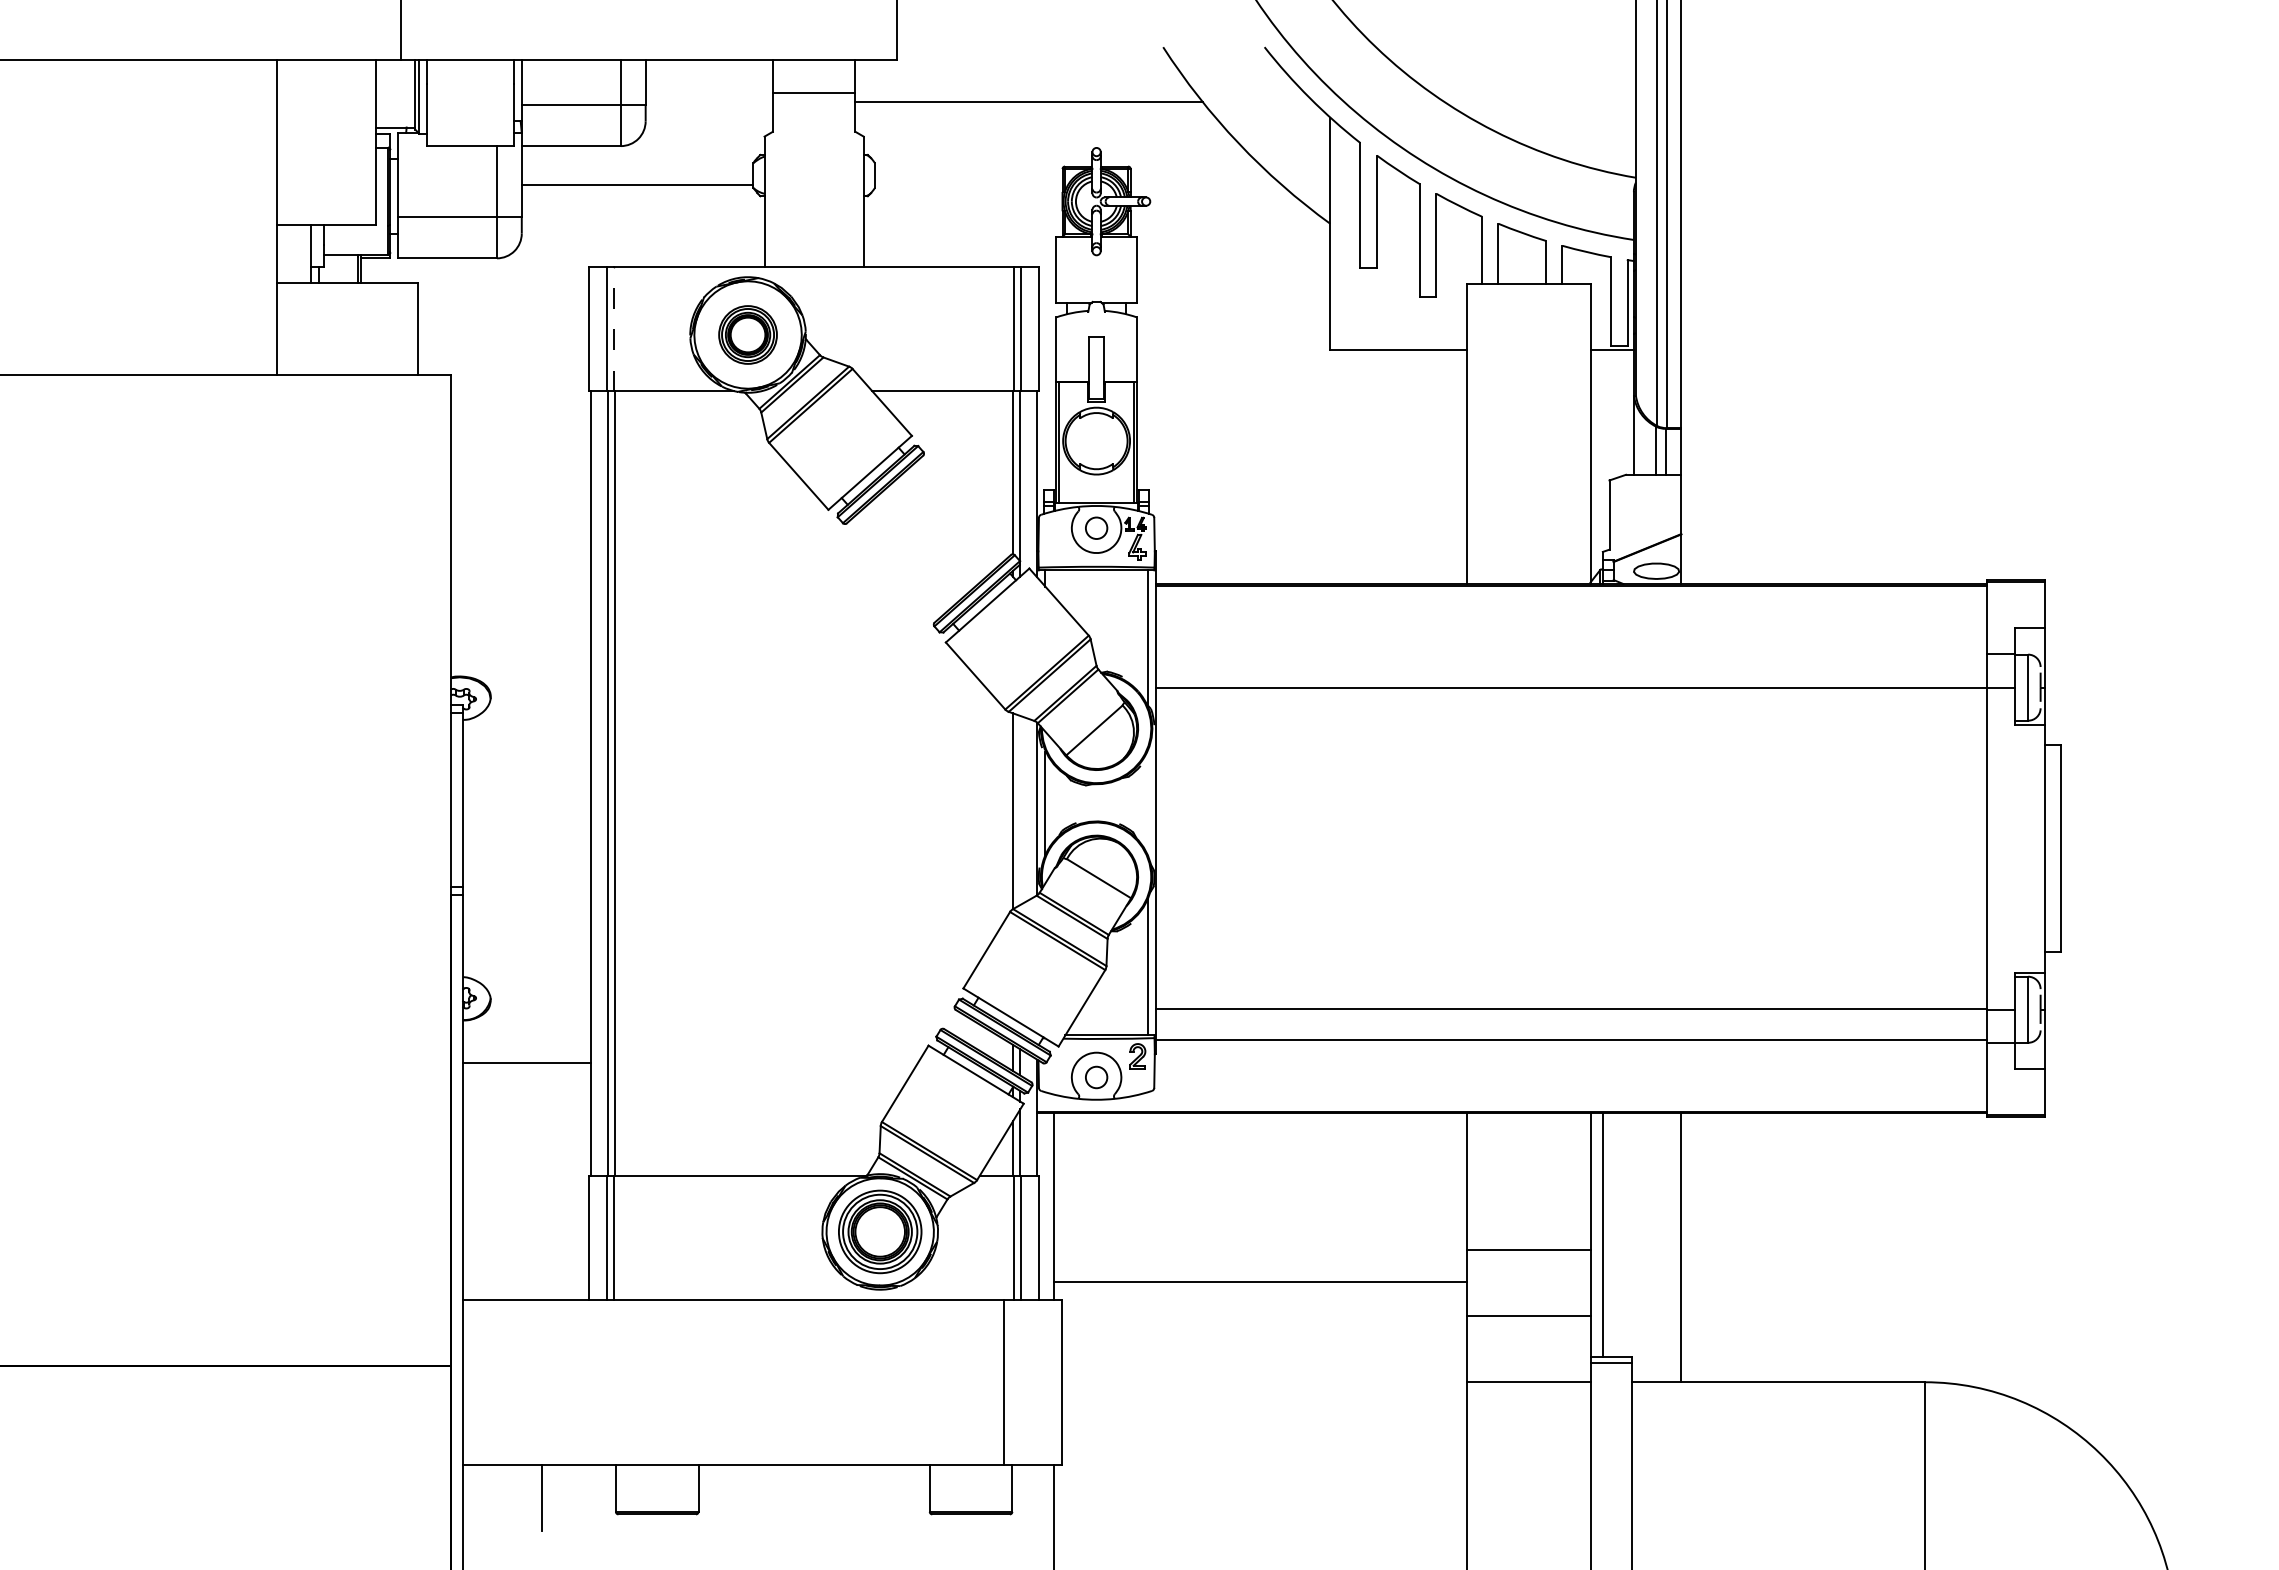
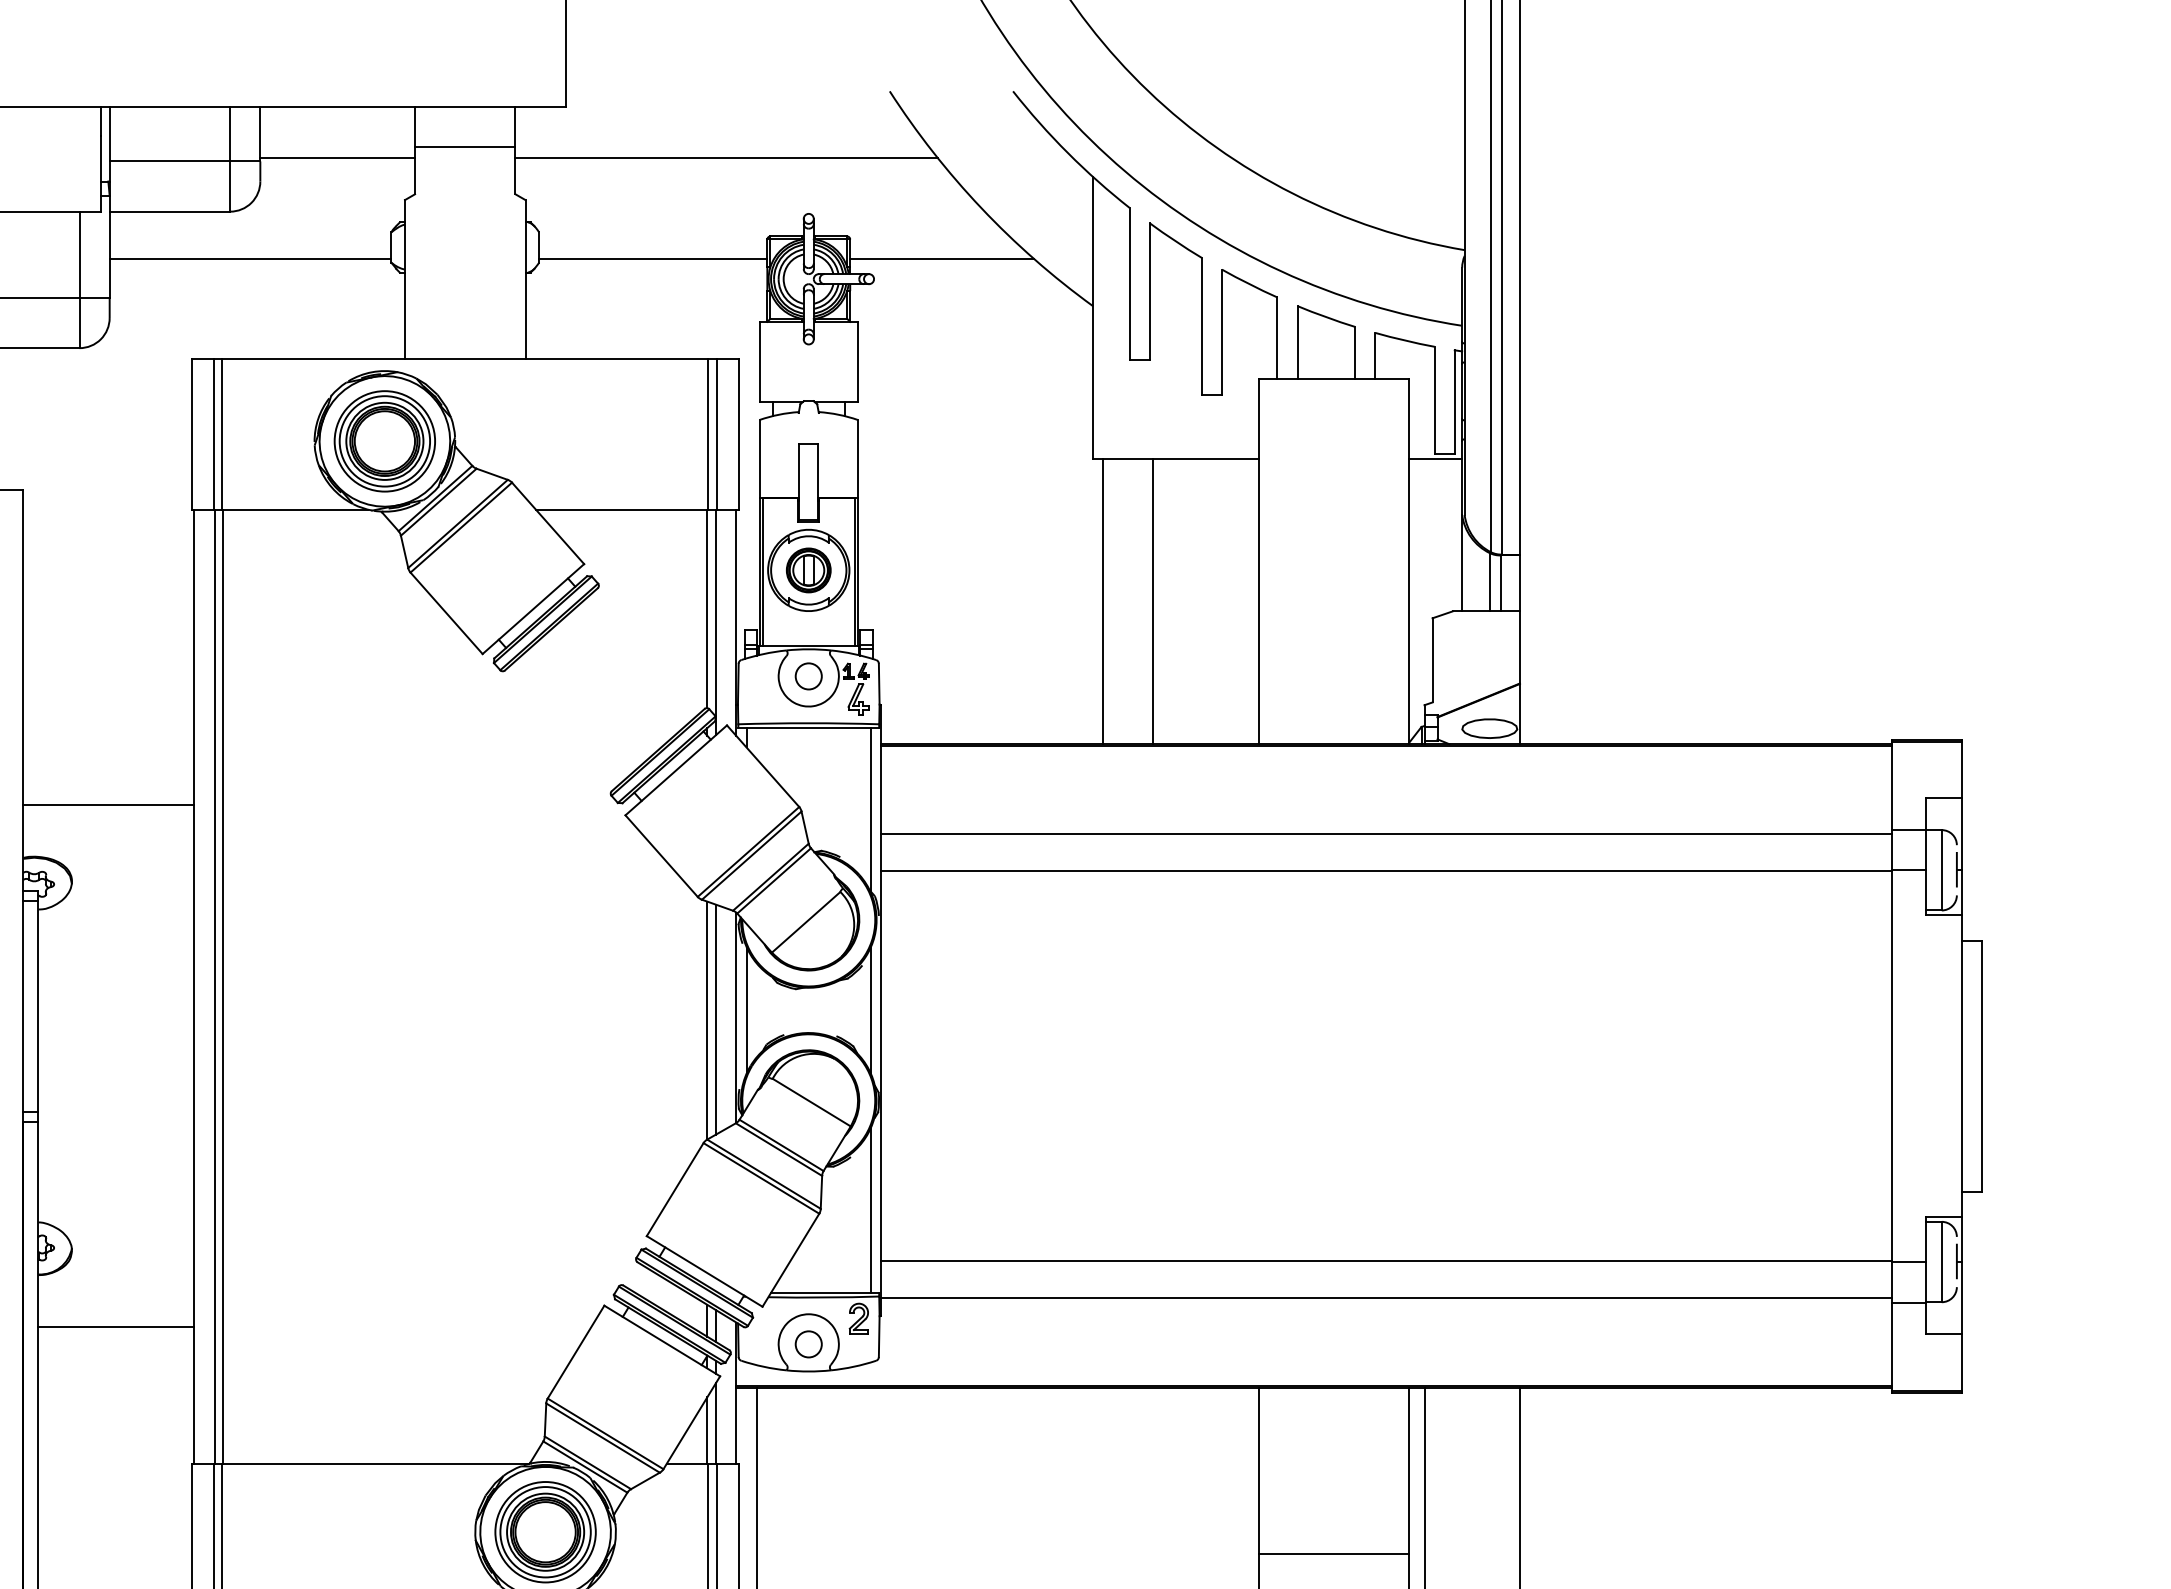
line: (708, 102) -> (336, 158), added
line: (968, 184) -> (652, 258), added
line: (1205, 184) -> (941, 258), added
line: (614, 329) -> (222, 434), dashed -> solid
part: (747, 334) -> (384, 440), size x1.43
part: (1096, 441) -> (808, 570), added
line: (1338, 466) -> (1102, 601), added
line: (1379, 466) -> (1152, 601), added
line: (520, 633) -> (108, 804), added
line: (1571, 657) -> (1386, 833), added
line: (1147, 802) -> (870, 1009), added
line: (1020, 810) -> (716, 1019), added

